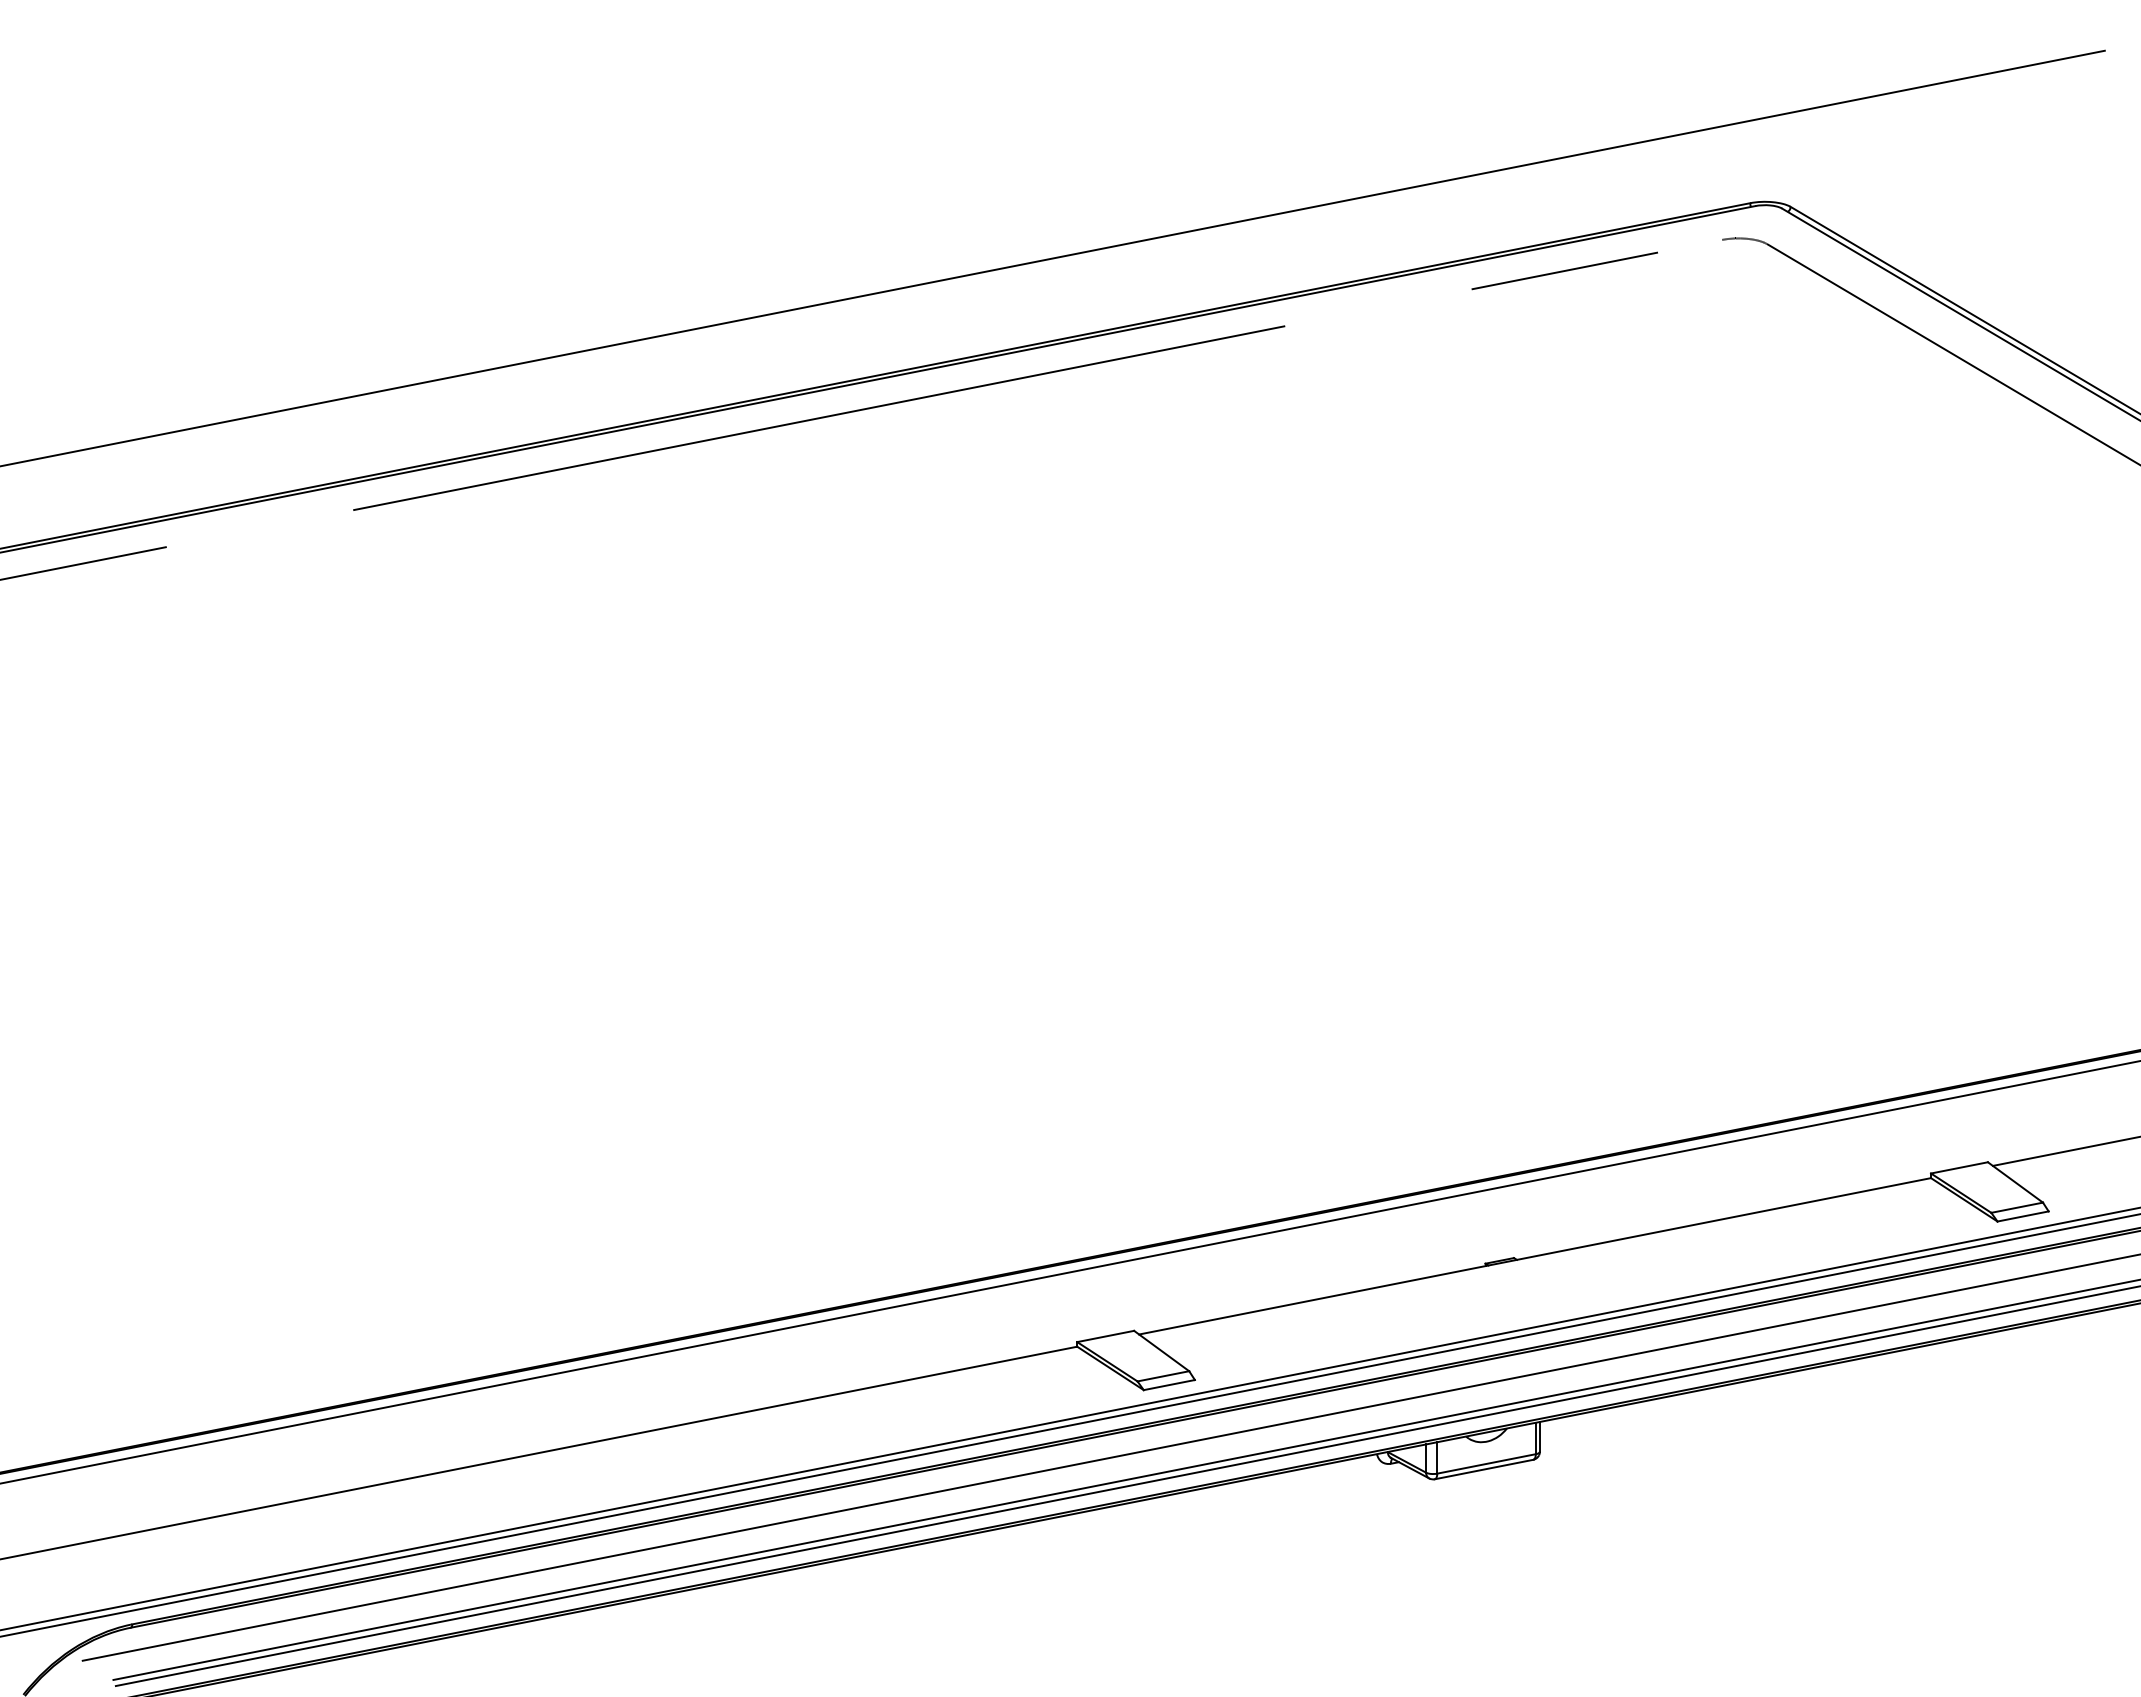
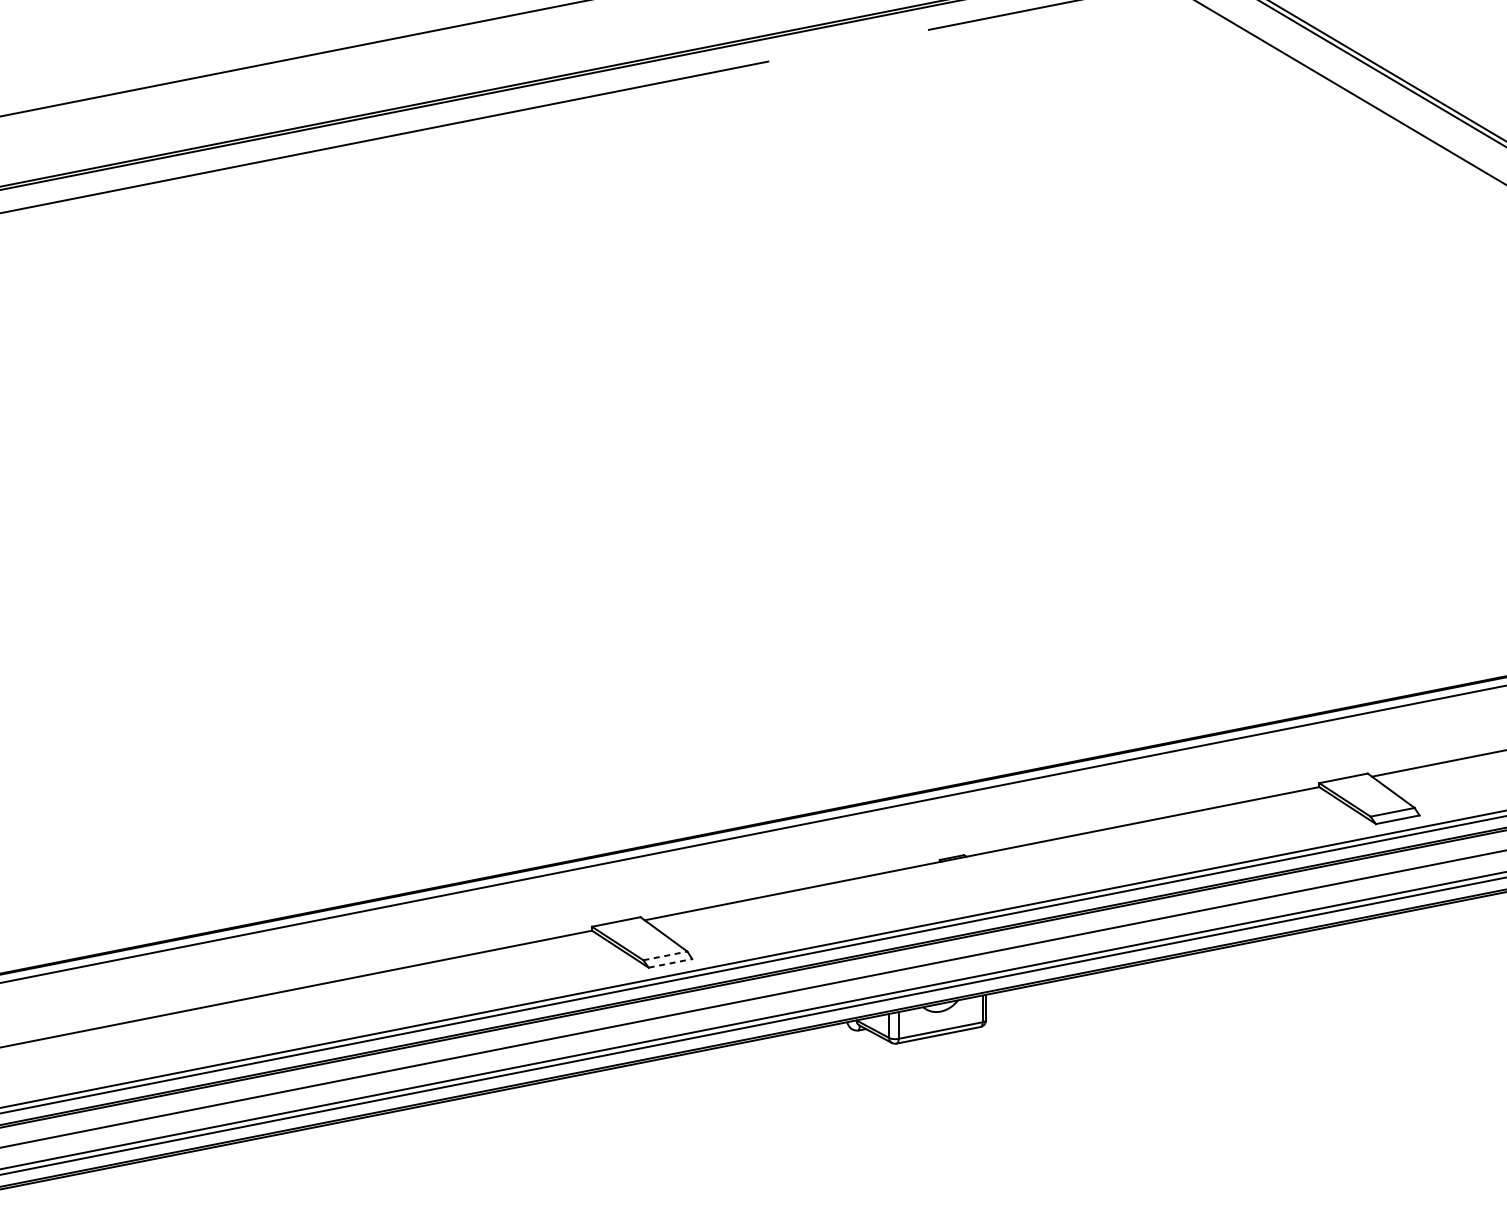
line: (1163, 1376) -> (665, 956), solid -> dashed
line: (1169, 1384) -> (670, 962), solid -> dashed

